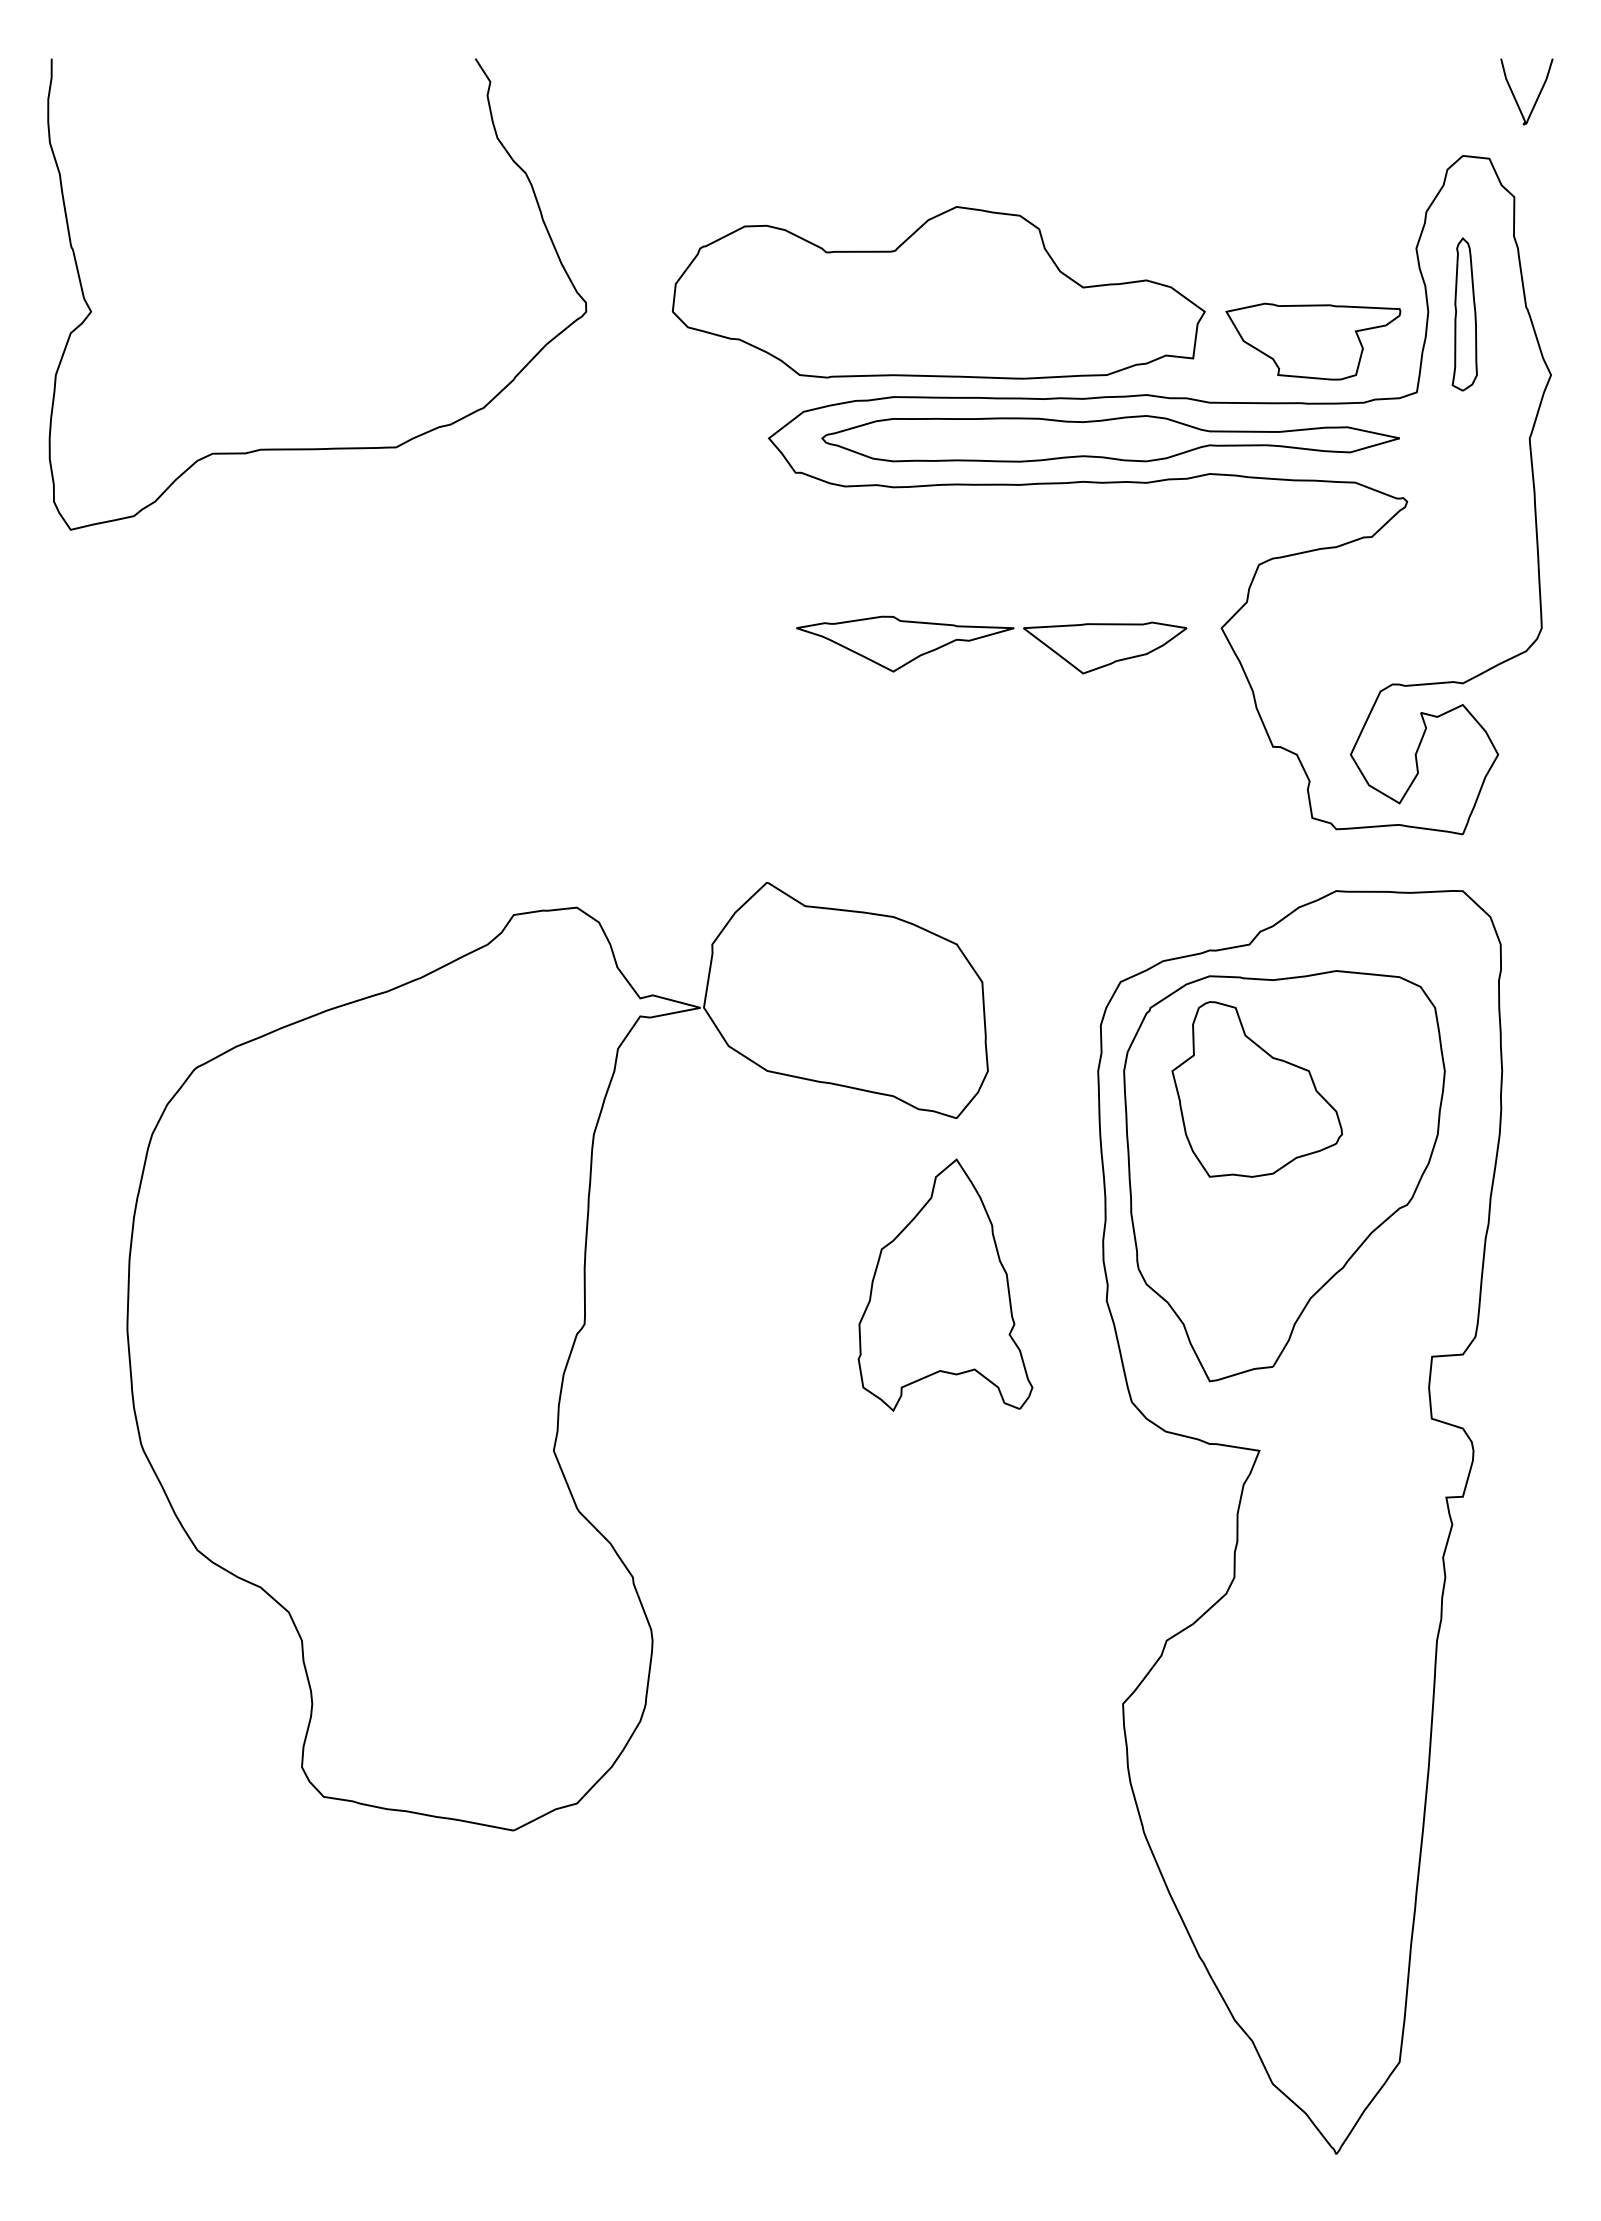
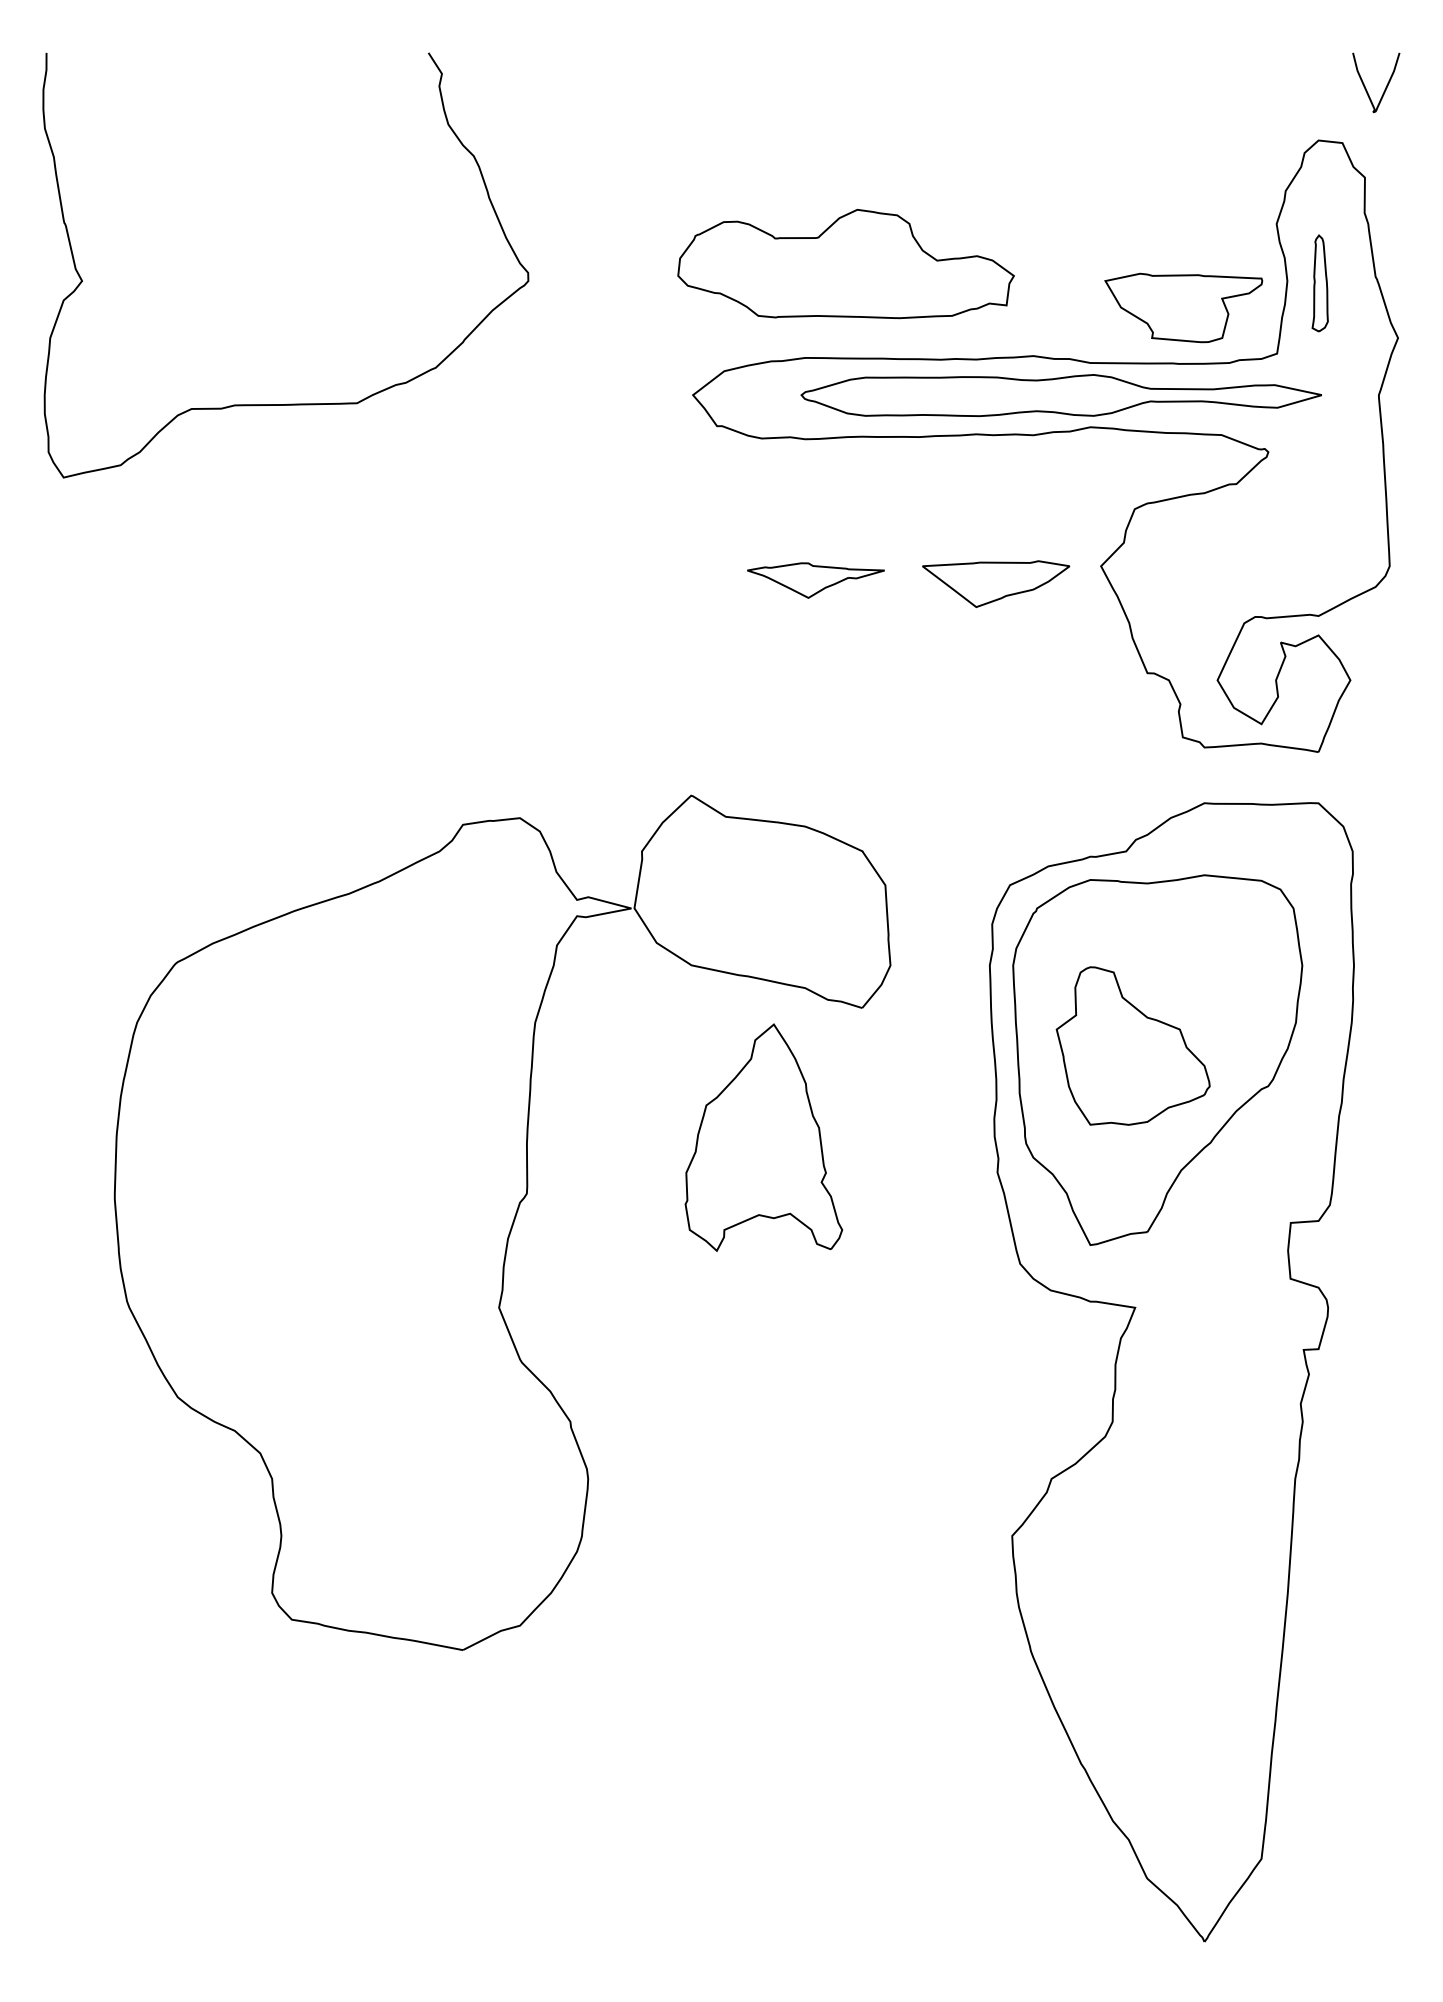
part: (938, 292) -> (845, 263), size x0.7
part: (1464, 314) -> (1320, 283), size x0.7
part: (1110, 438) -> (1061, 395), moved
part: (905, 643) -> (816, 580), size x0.7
part: (1257, 1089) -> (1133, 1046), moved
part: (945, 1284) -> (763, 1137), moved

